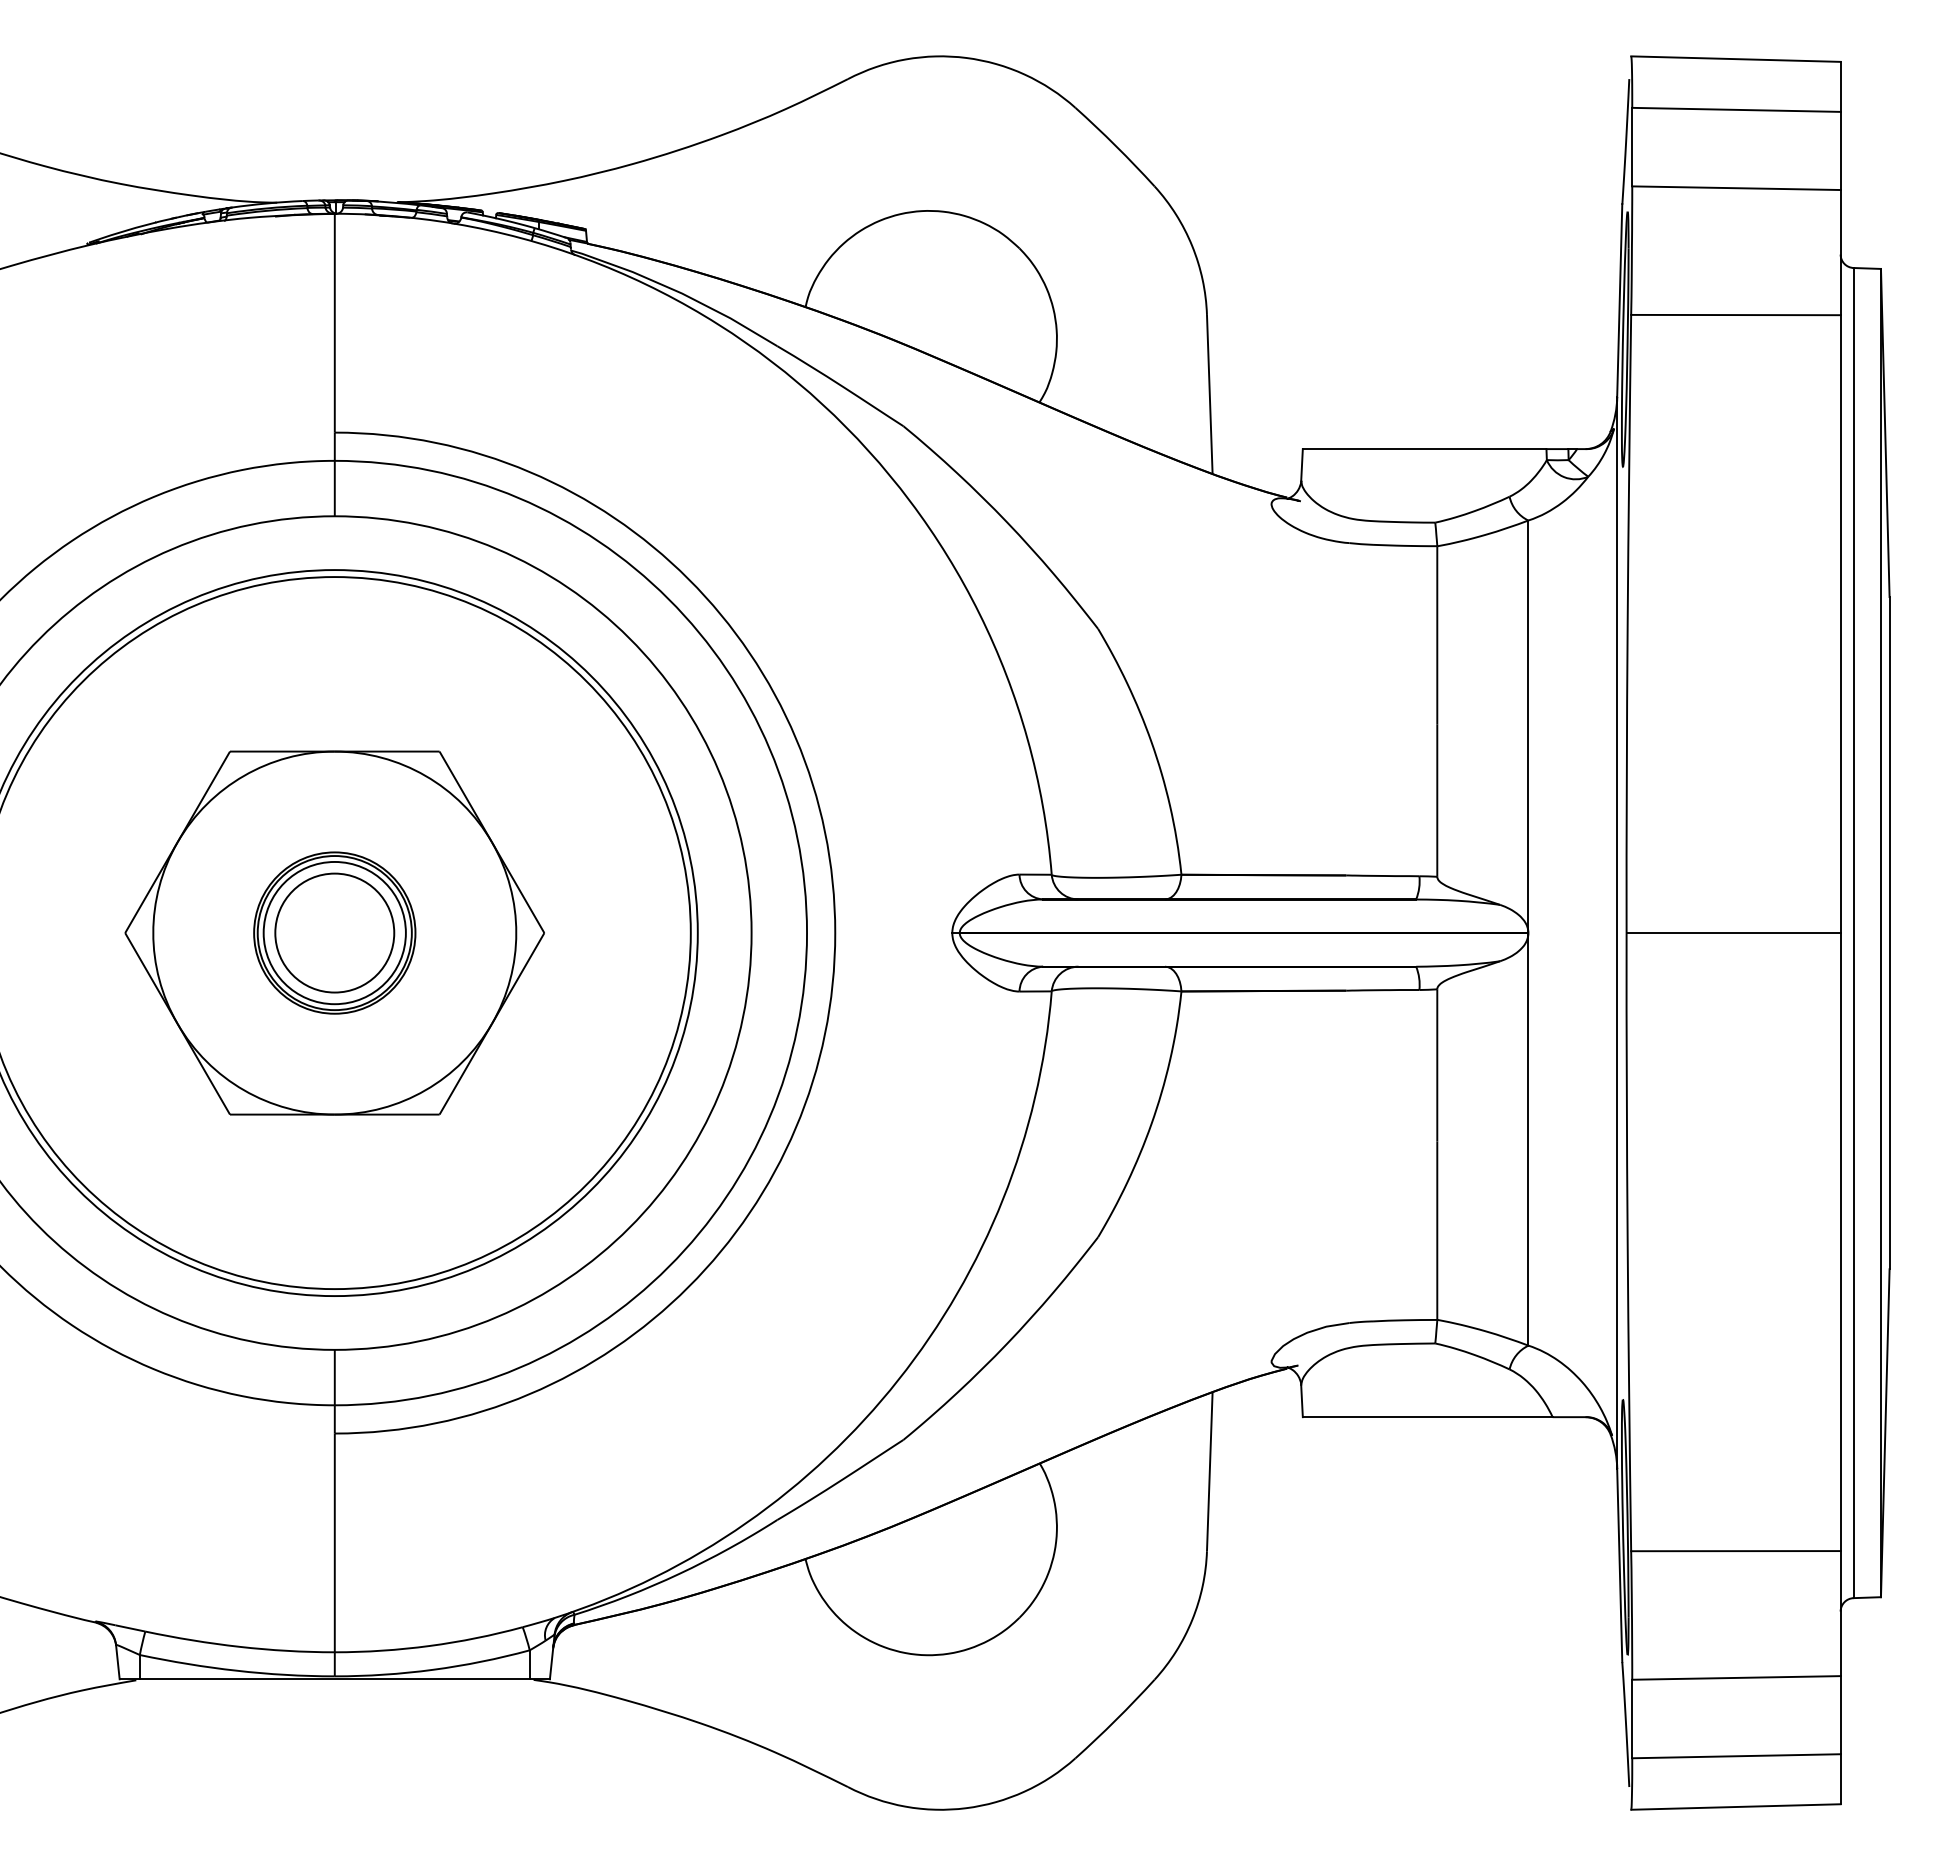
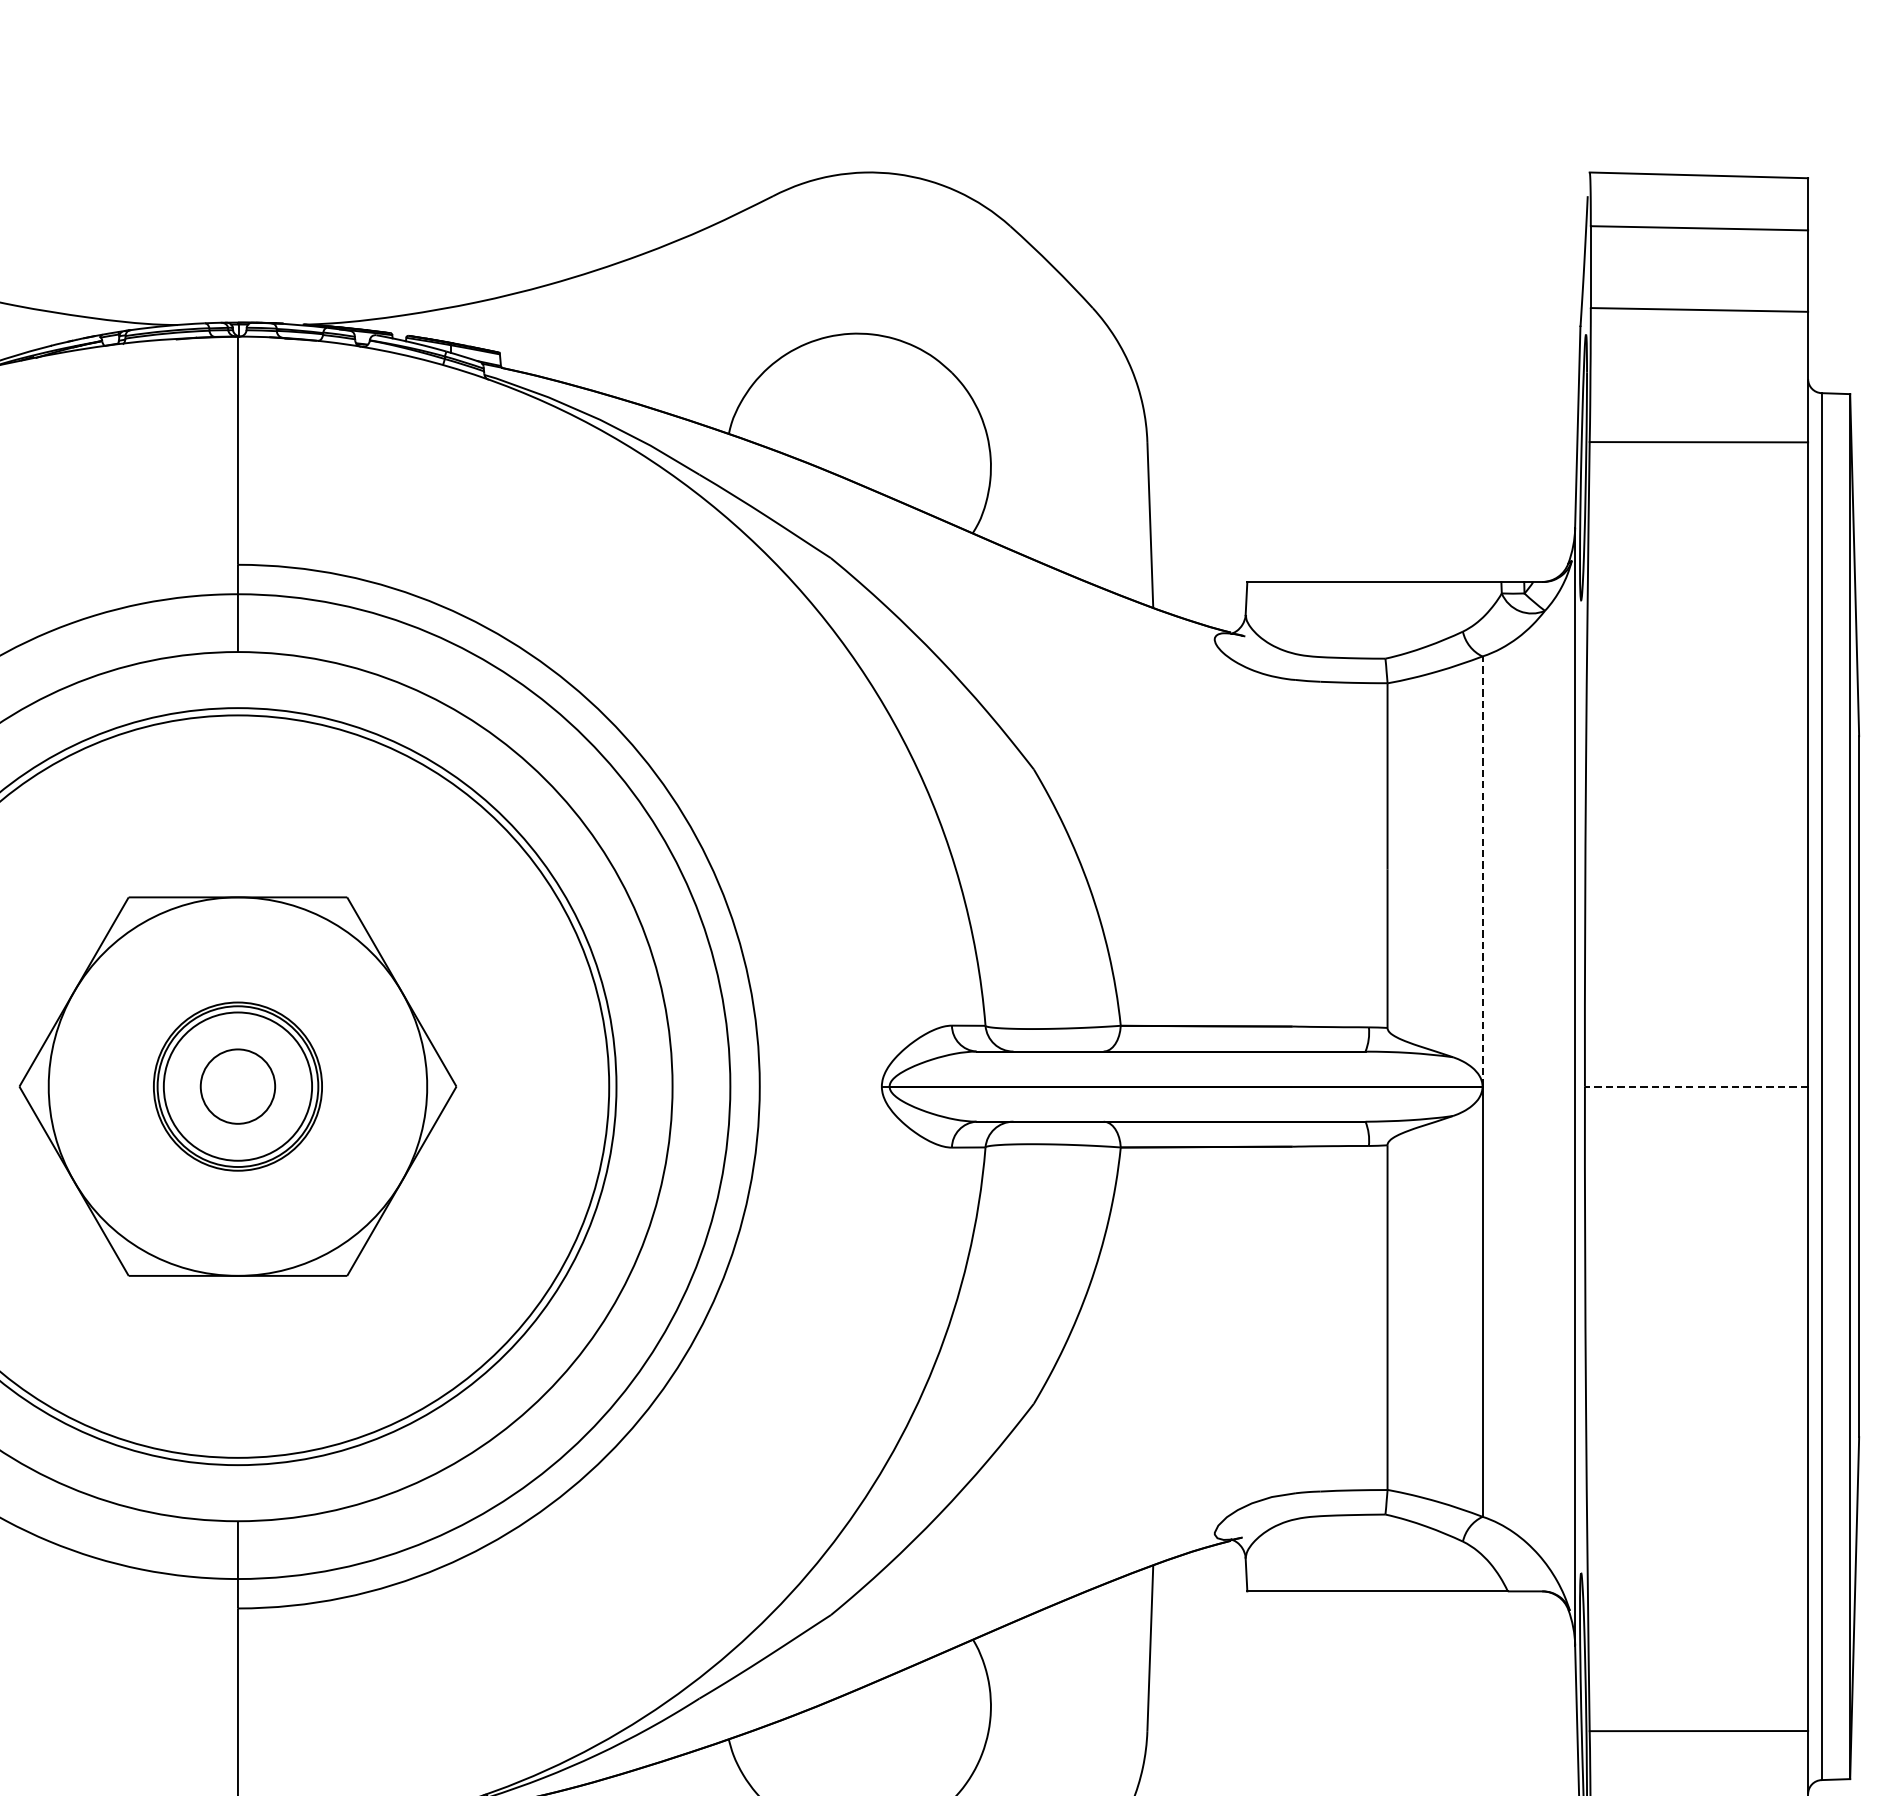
line: (1528, 726) -> (1482, 871), solid -> dashed
circle: (334, 932) -> (237, 1086), size x0.6
line: (1733, 933) -> (1696, 1087), solid -> dashed

